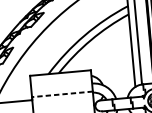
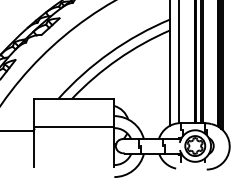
line: (62, 94) -> (74, 126), dashed -> solid

